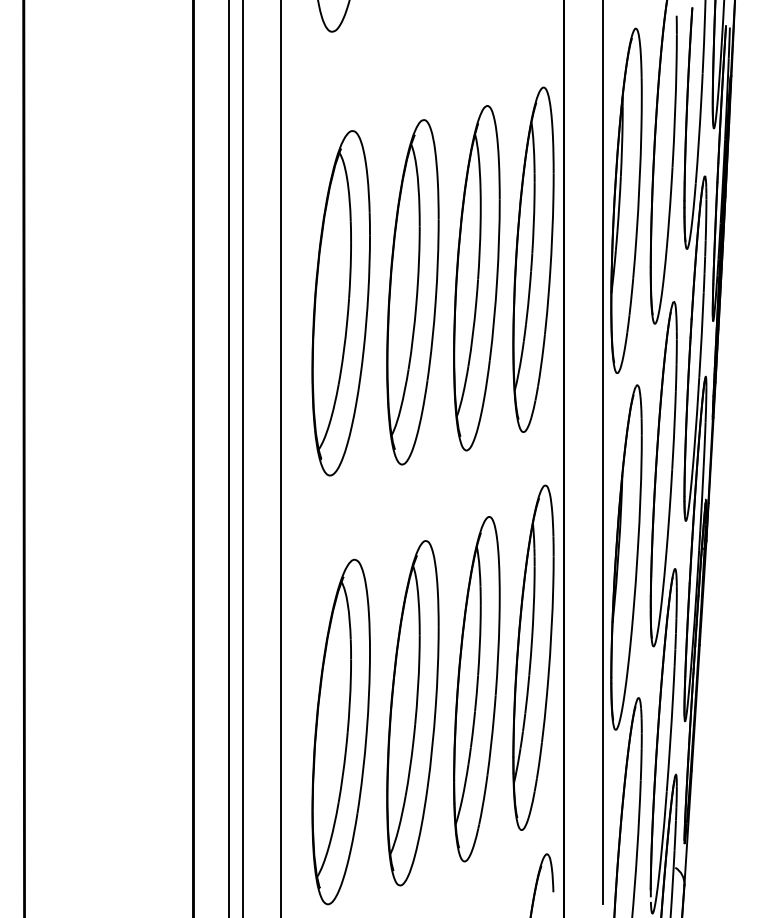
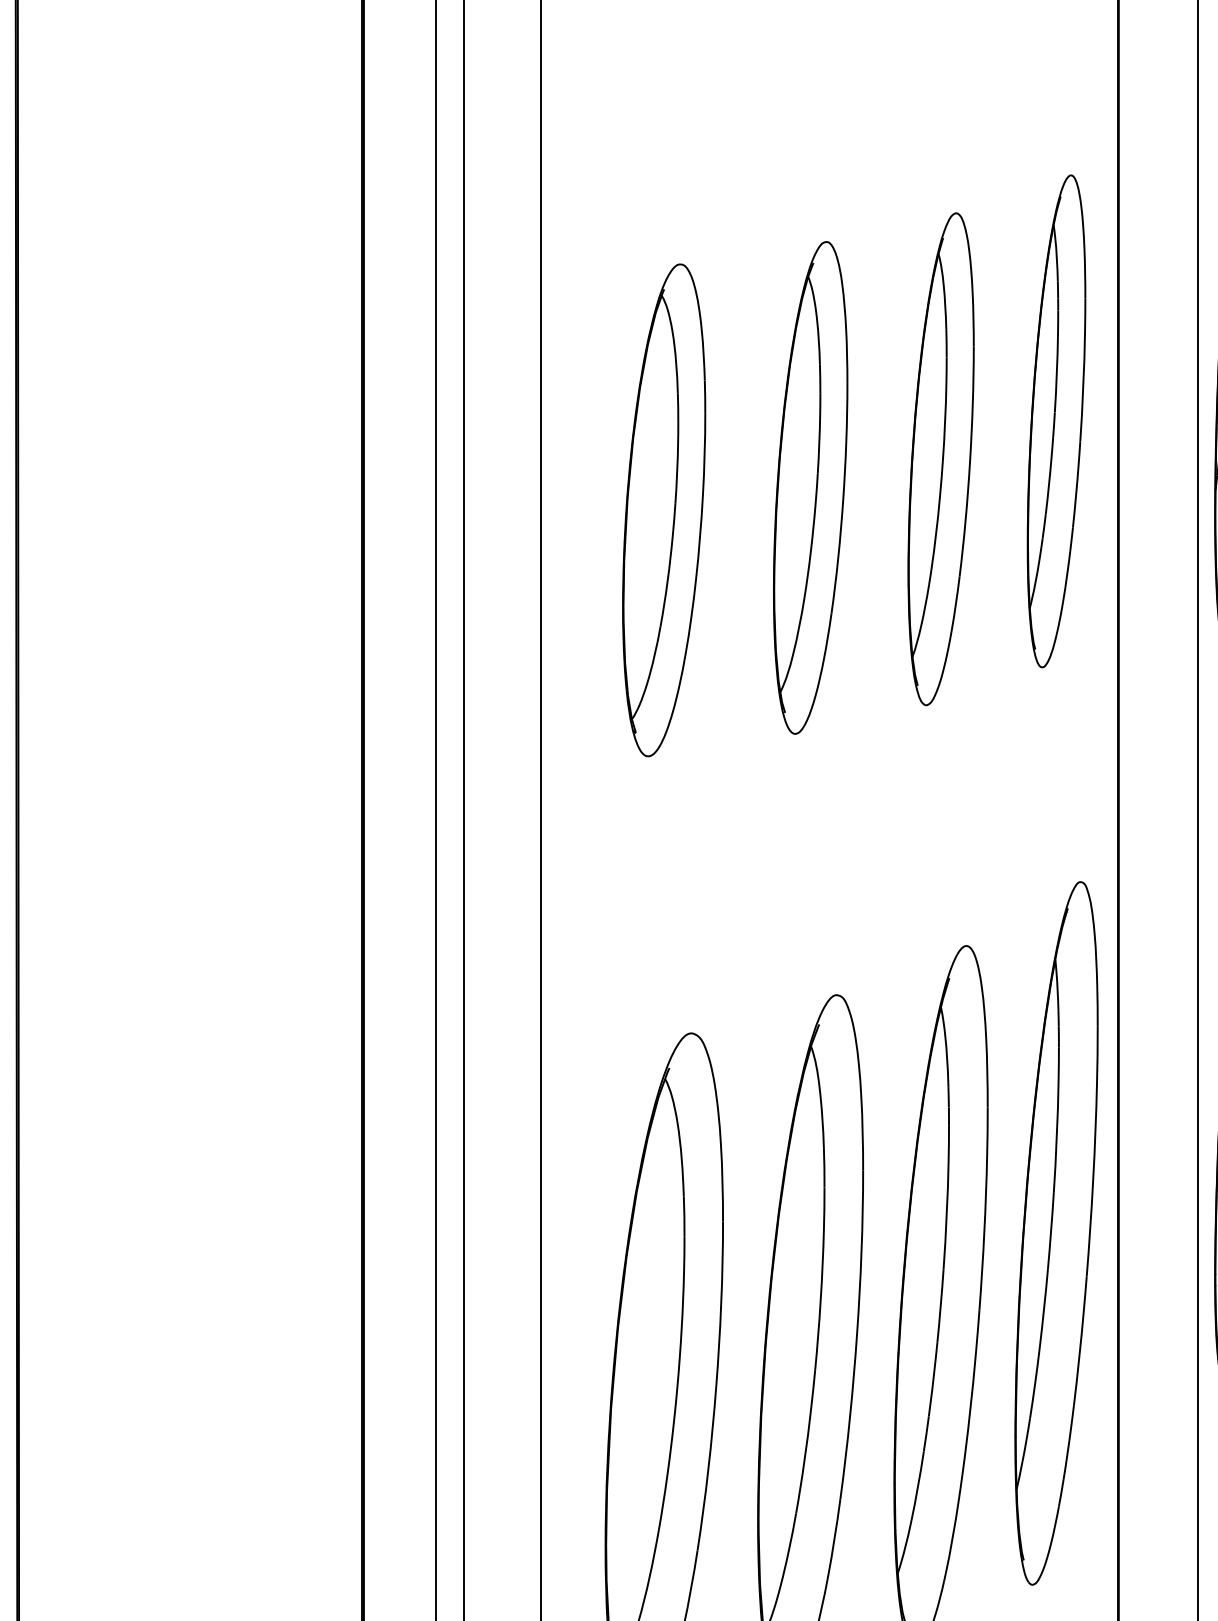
part: (533, 259) -> (1056, 420), size x0.7
part: (476, 278) -> (940, 459), size x0.7
part: (412, 292) -> (809, 488), size x0.7
part: (340, 303) -> (662, 510), size x0.7

